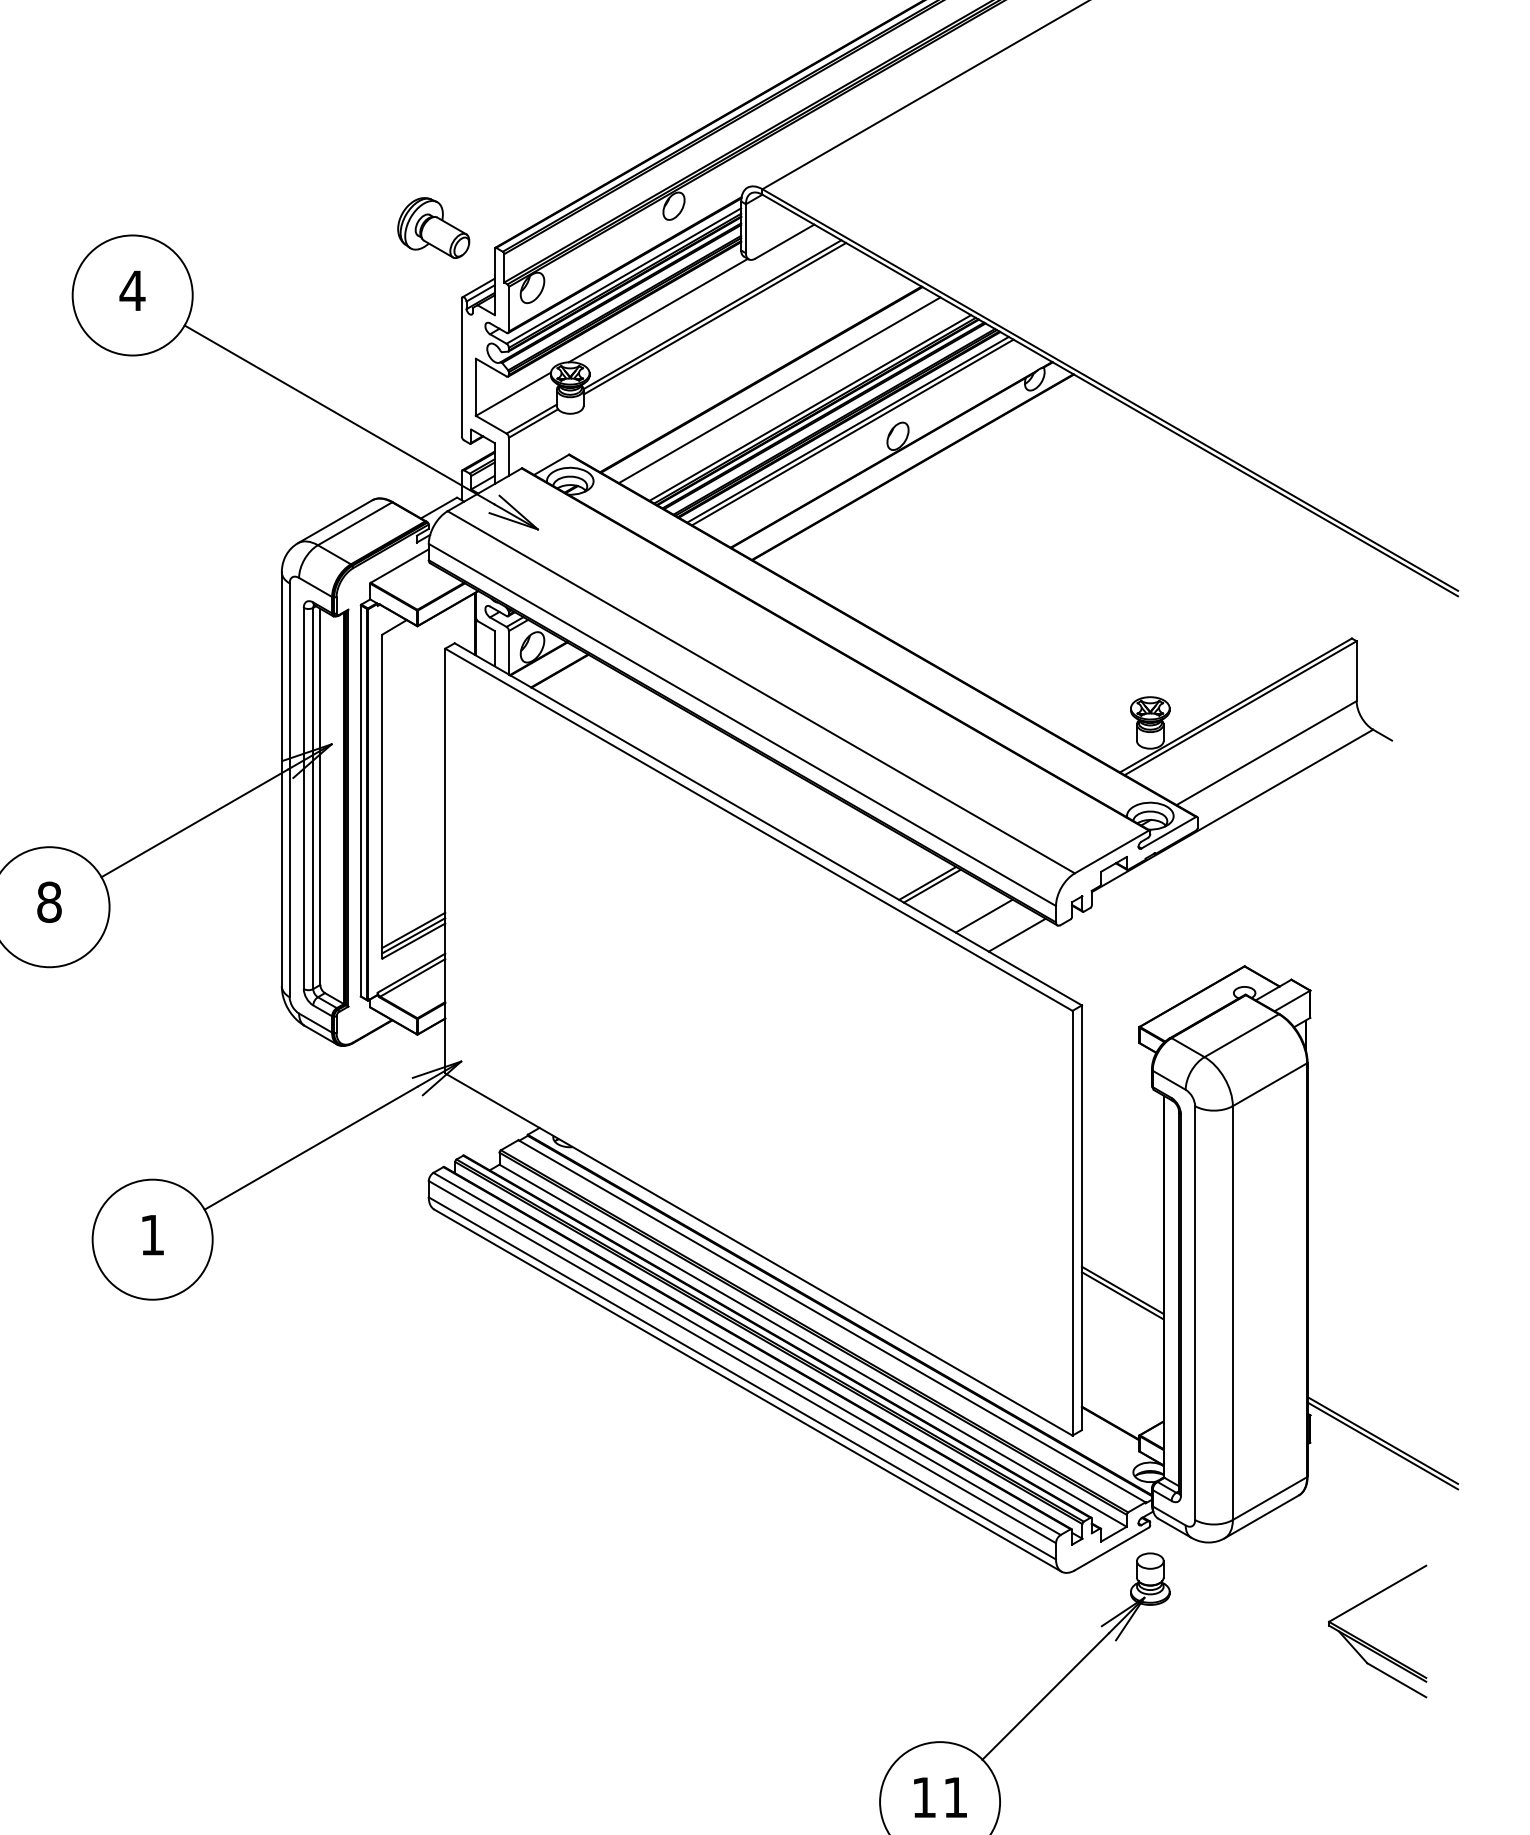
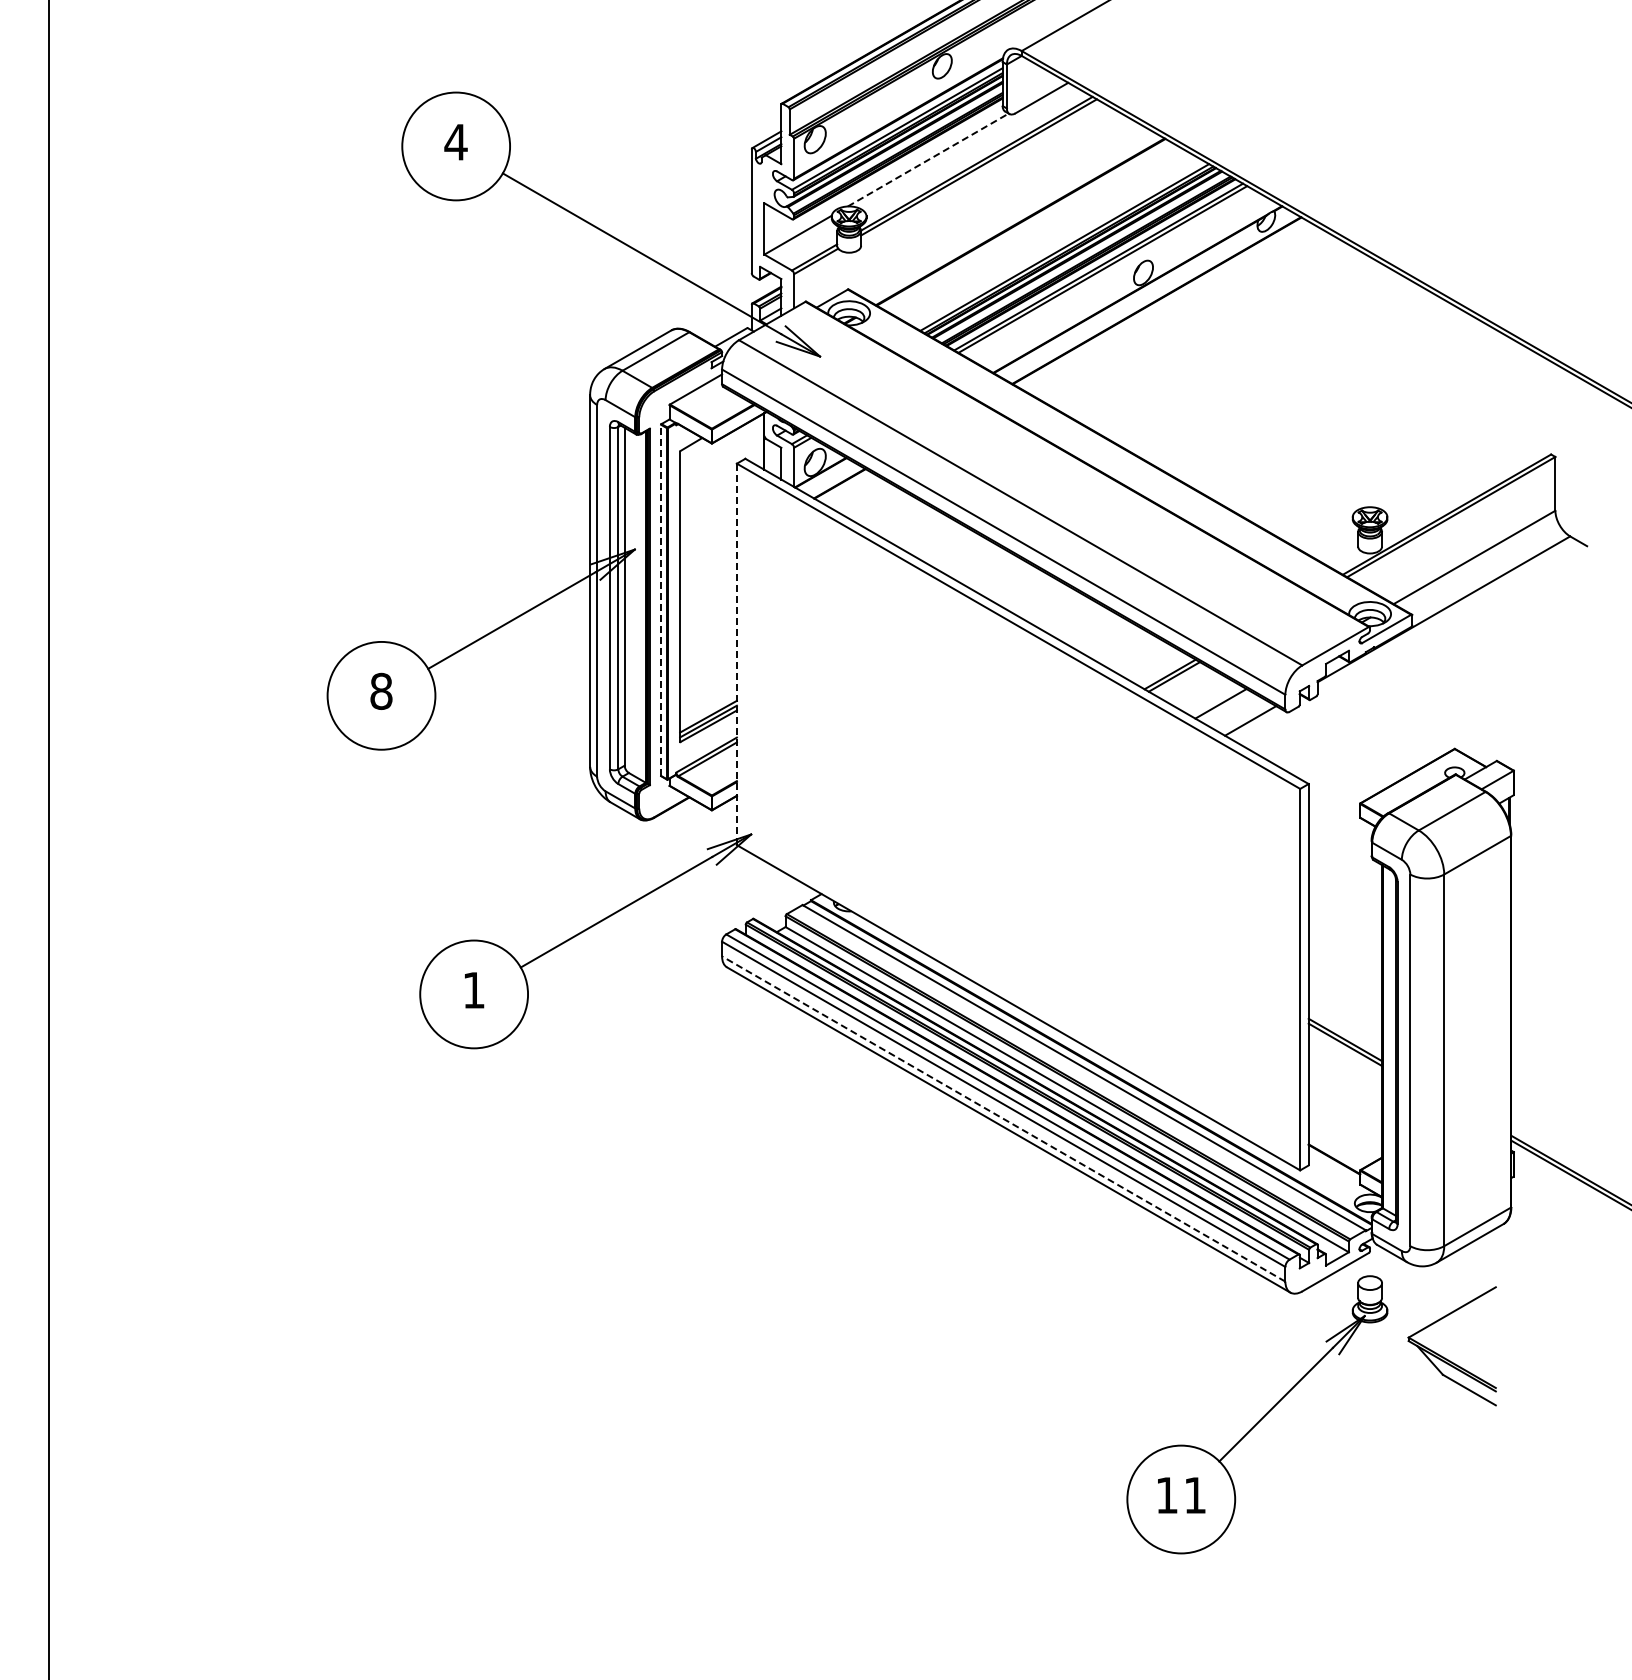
part: (433, 227) -> (726, 85), removed
line: (658, 311) -> (928, 160), solid -> dashed
line: (778, 390) -> (1036, 231), removed
line: (361, 801) -> (661, 600), solid -> dashed
line: (444, 861) -> (736, 654), solid -> dashed
line: (742, 1377) -> (1003, 1118), solid -> dashed
part: (1370, 1643) -> (1445, 1357), moved

